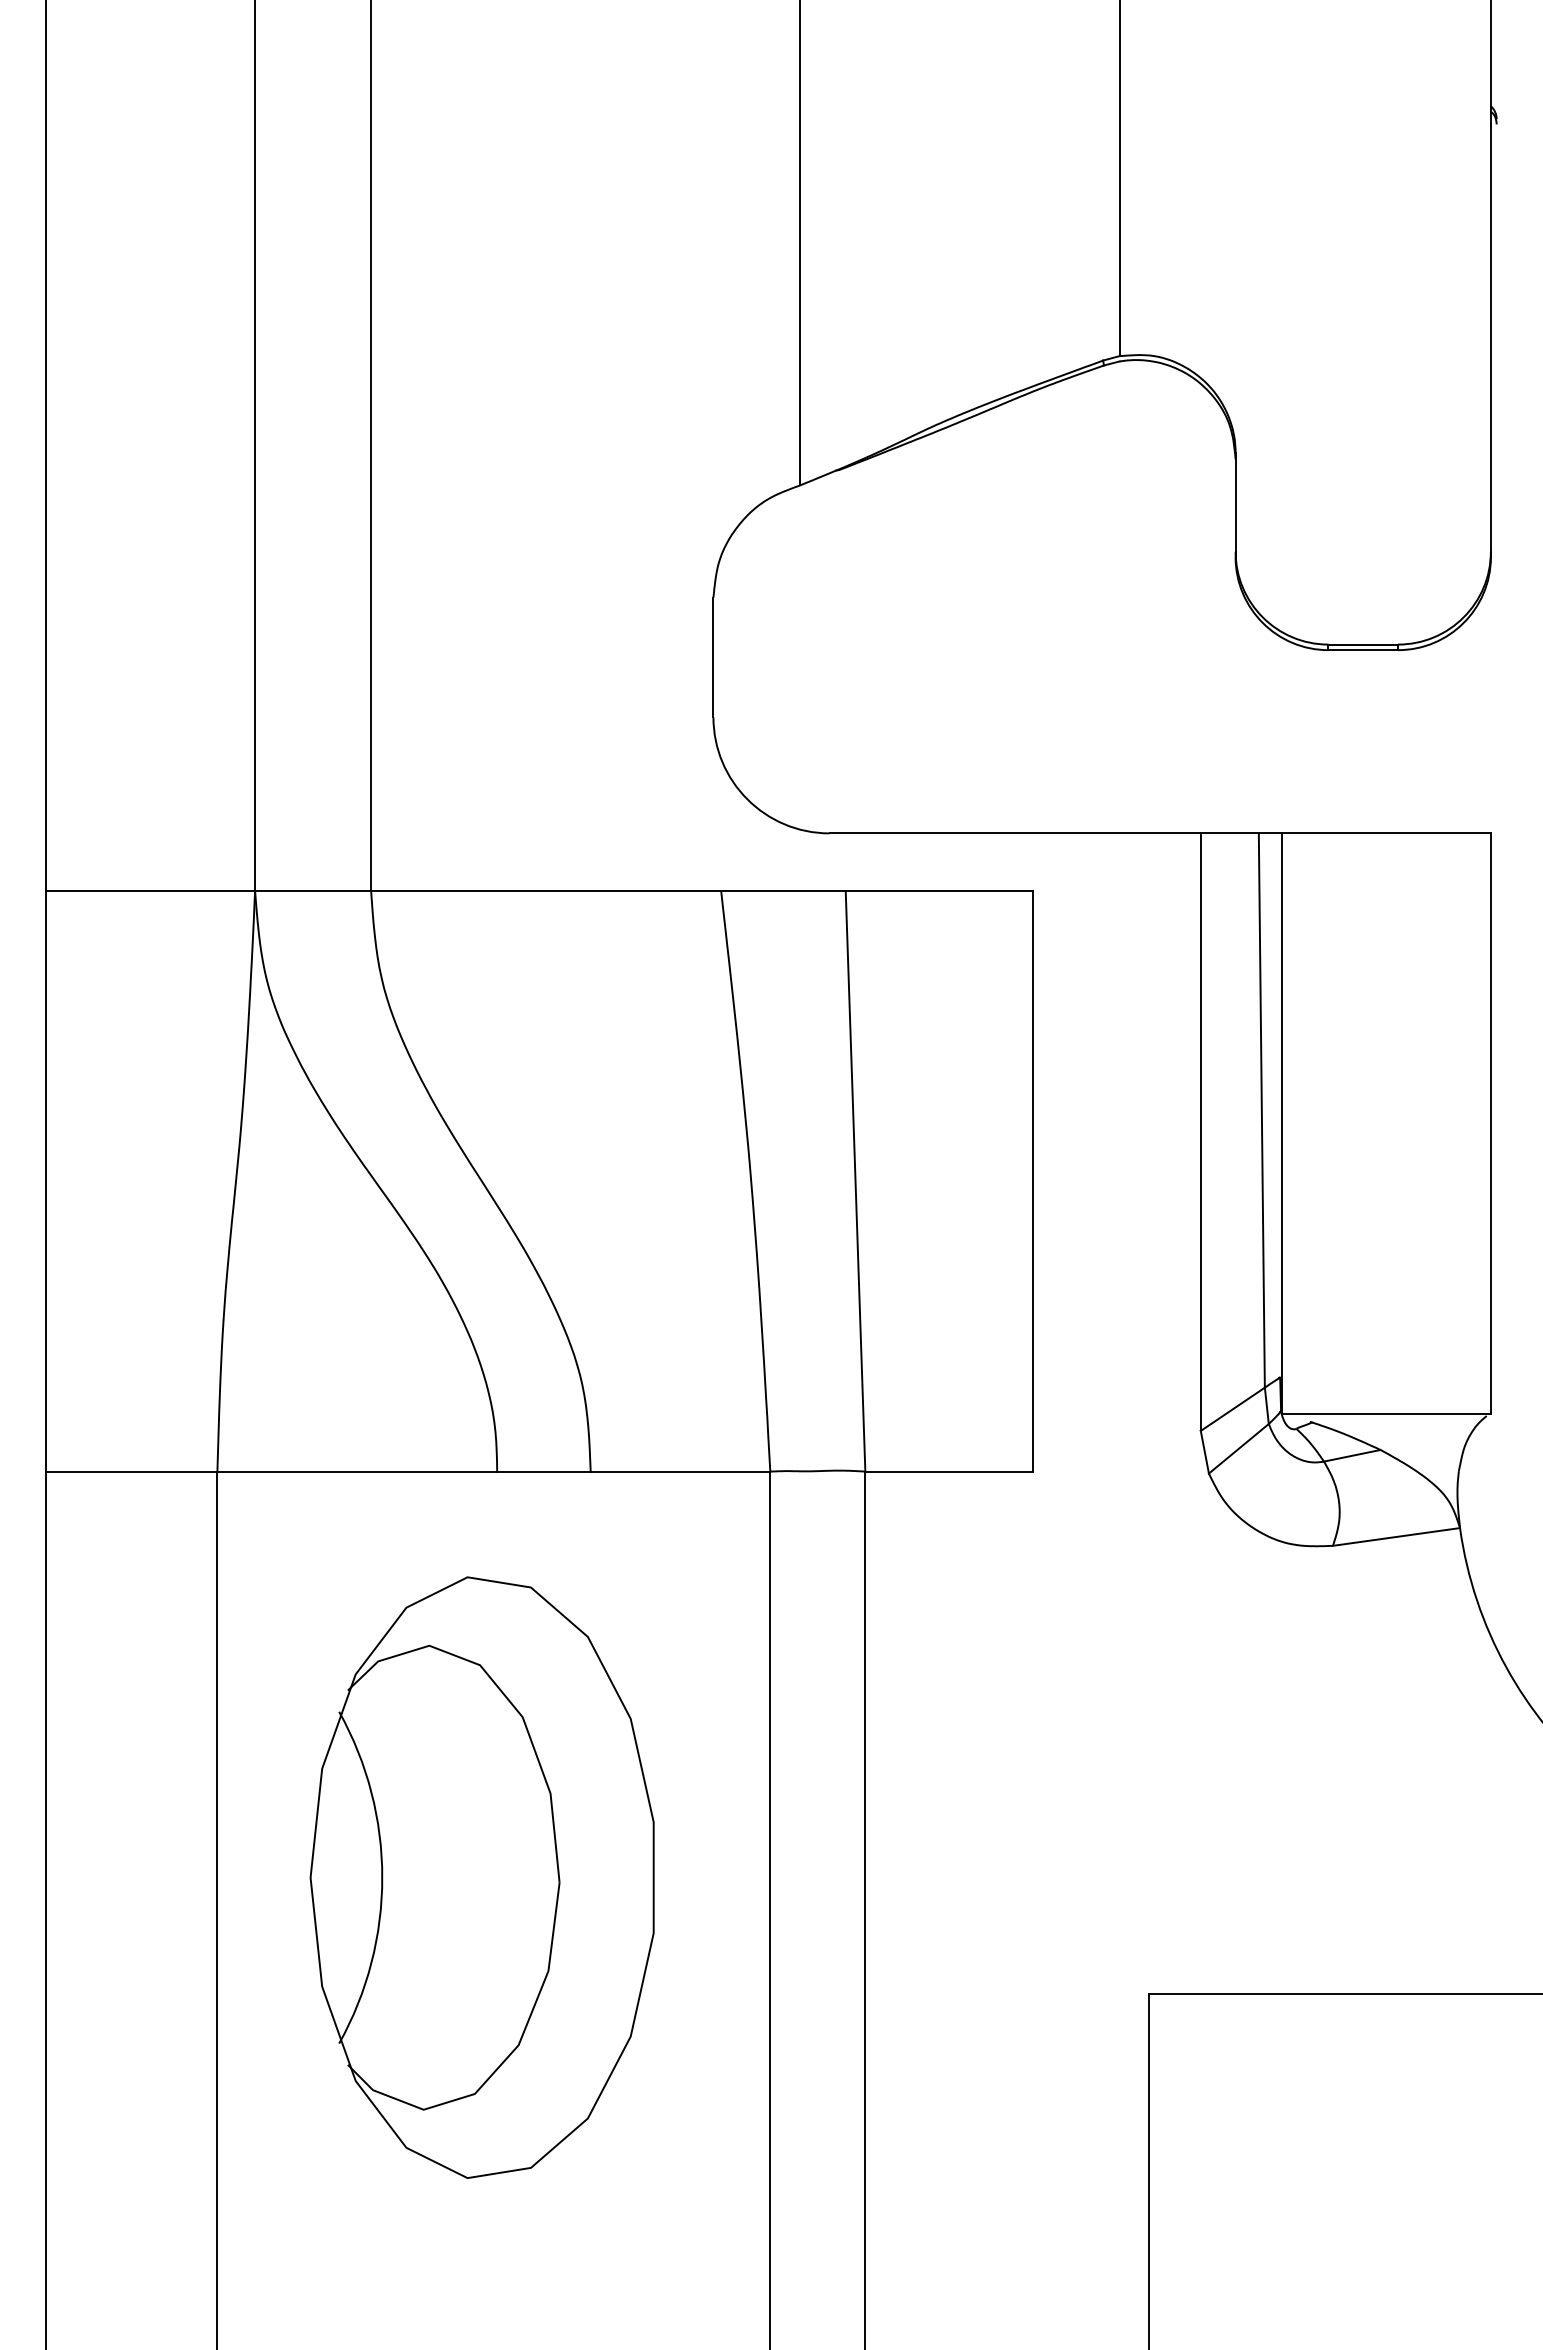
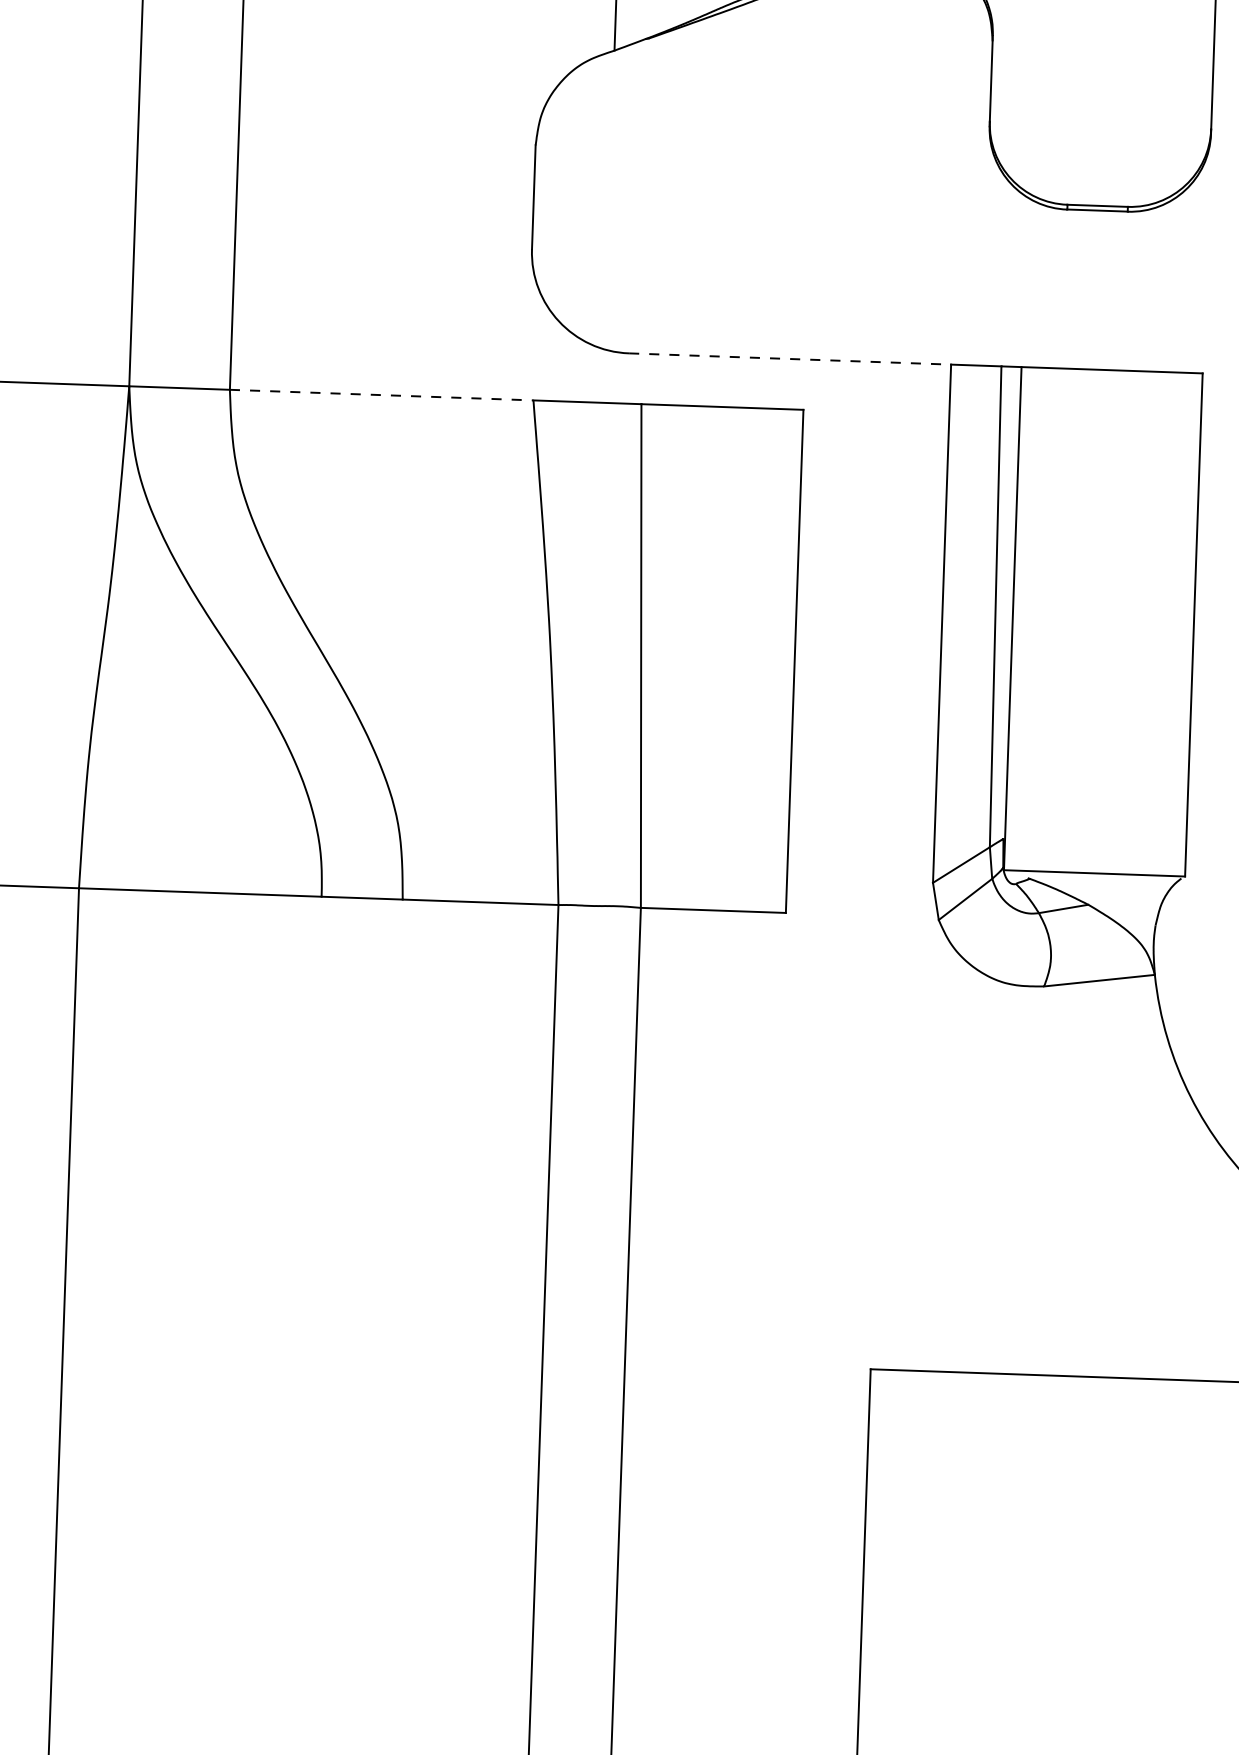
line: (1015, 833) -> (790, 359), solid -> dashed
line: (546, 891) -> (381, 395), solid -> dashed
part: (481, 1877) -> (295, 1248), removed

